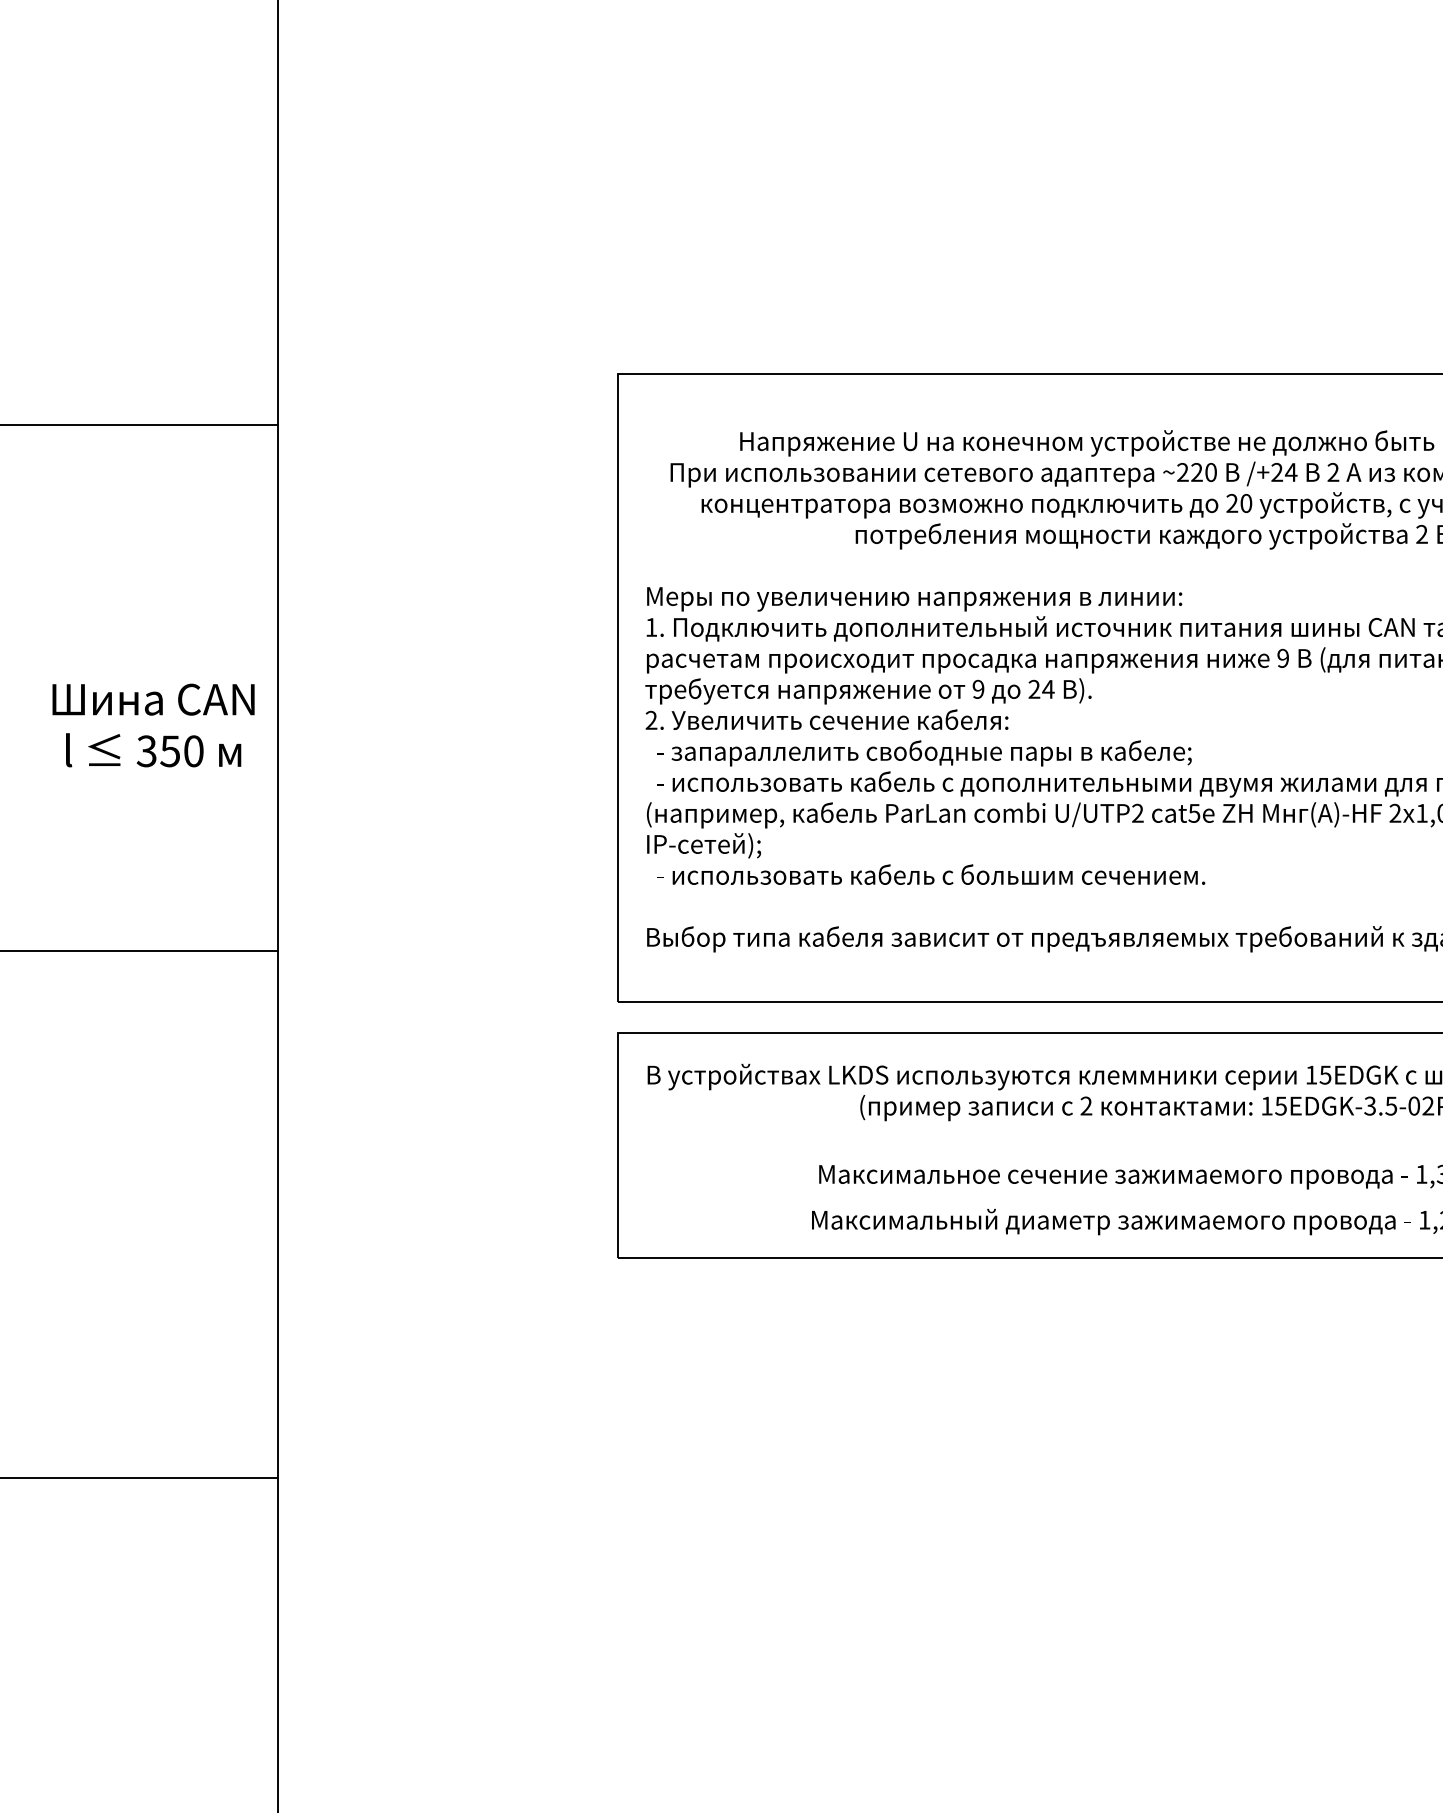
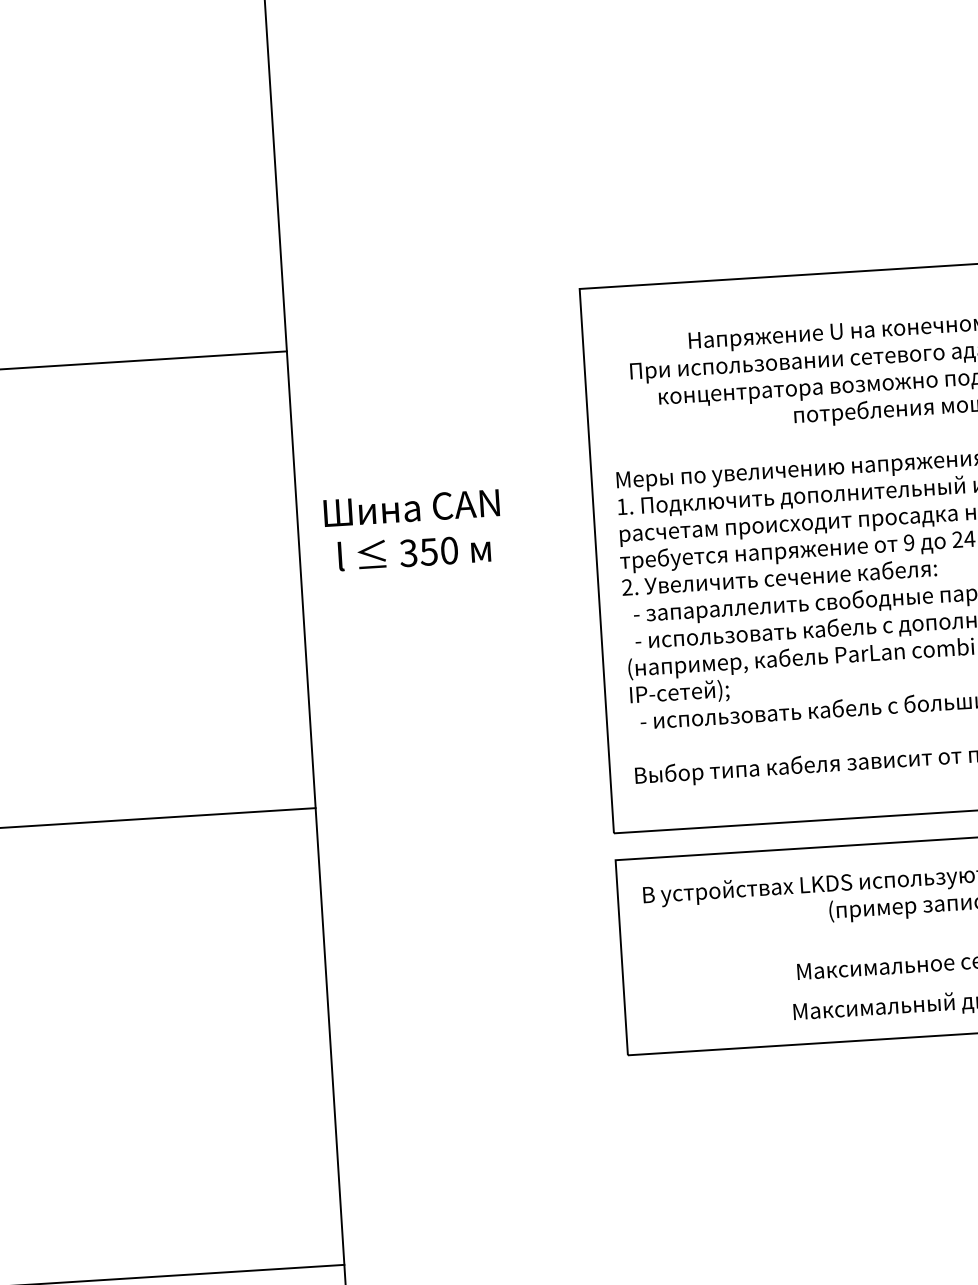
text: (153, 725) -> (413, 530), moved

